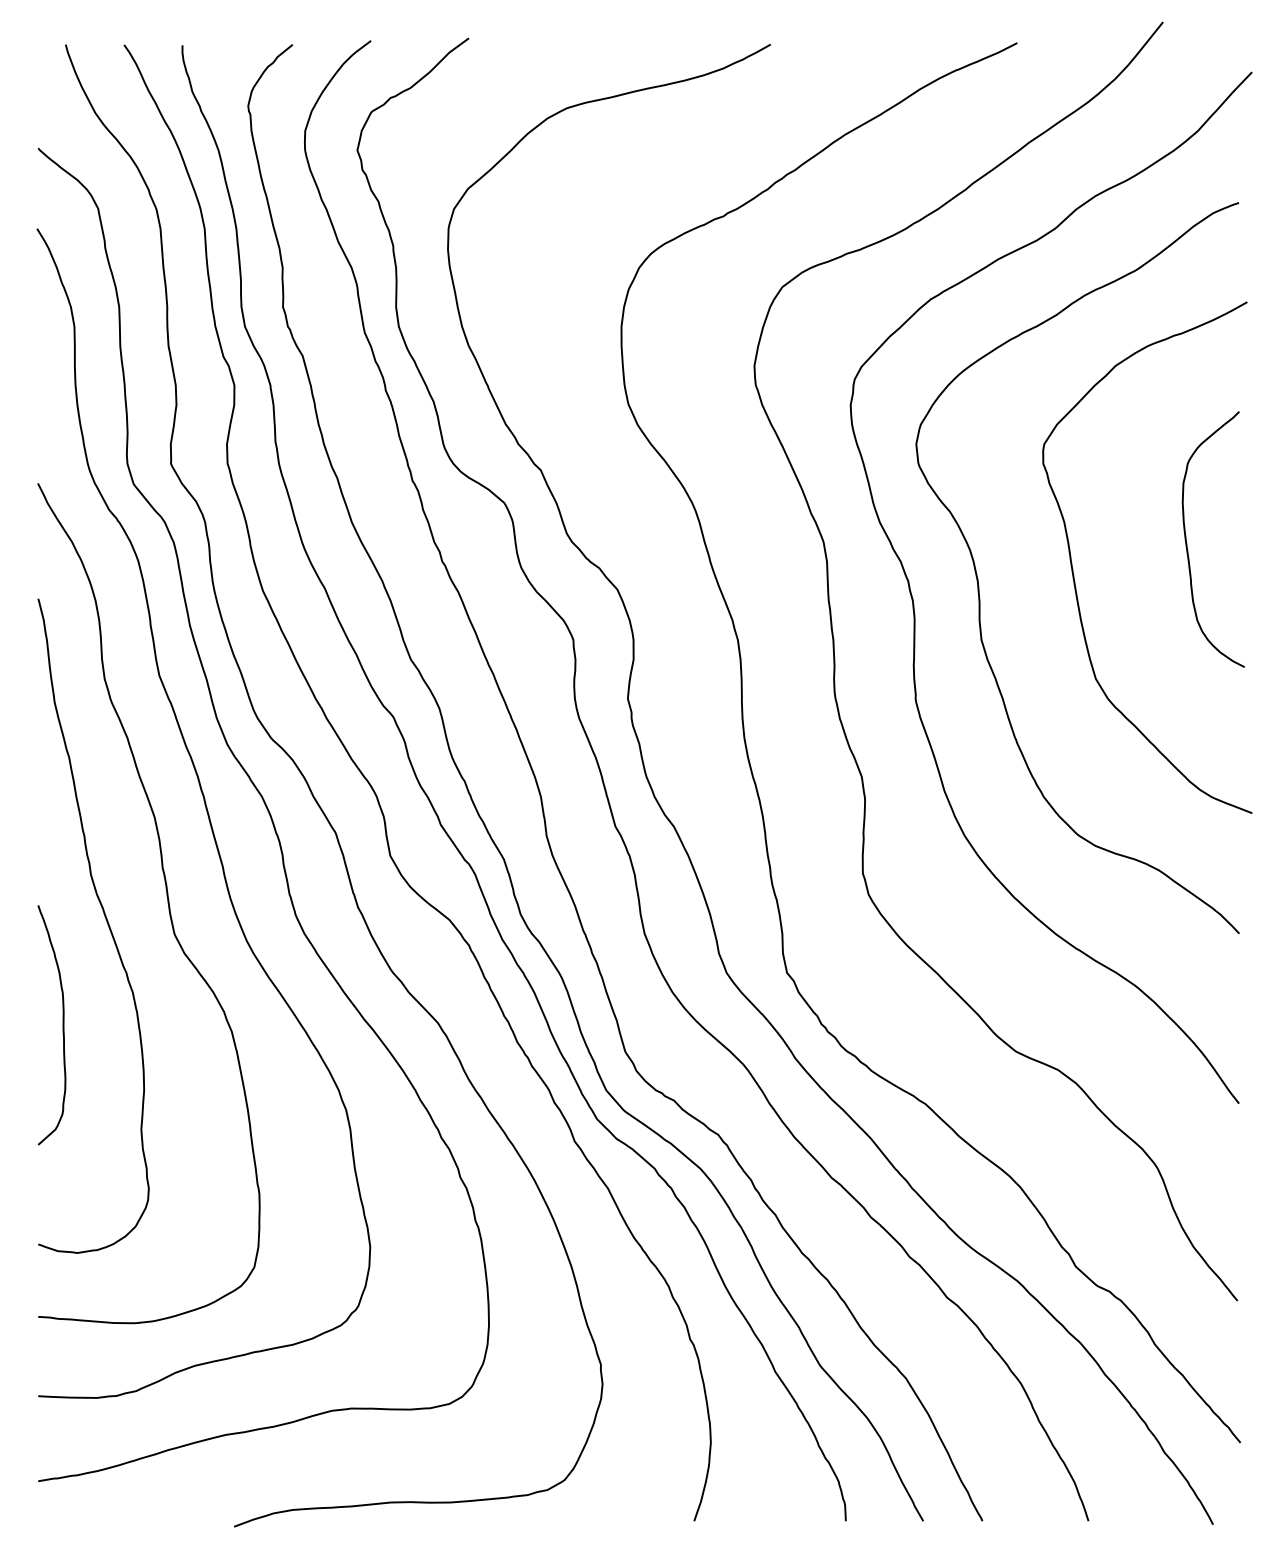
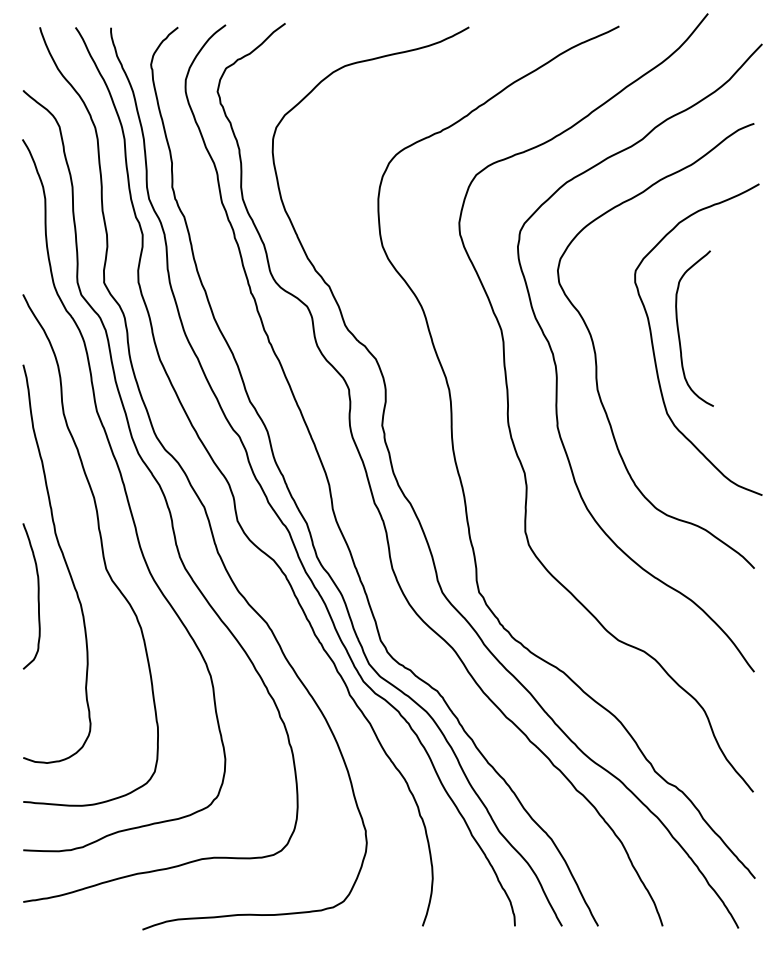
curve: (1188, 542) -> (679, 330), moved
curve: (61, 1025) -> (37, 596), moved

